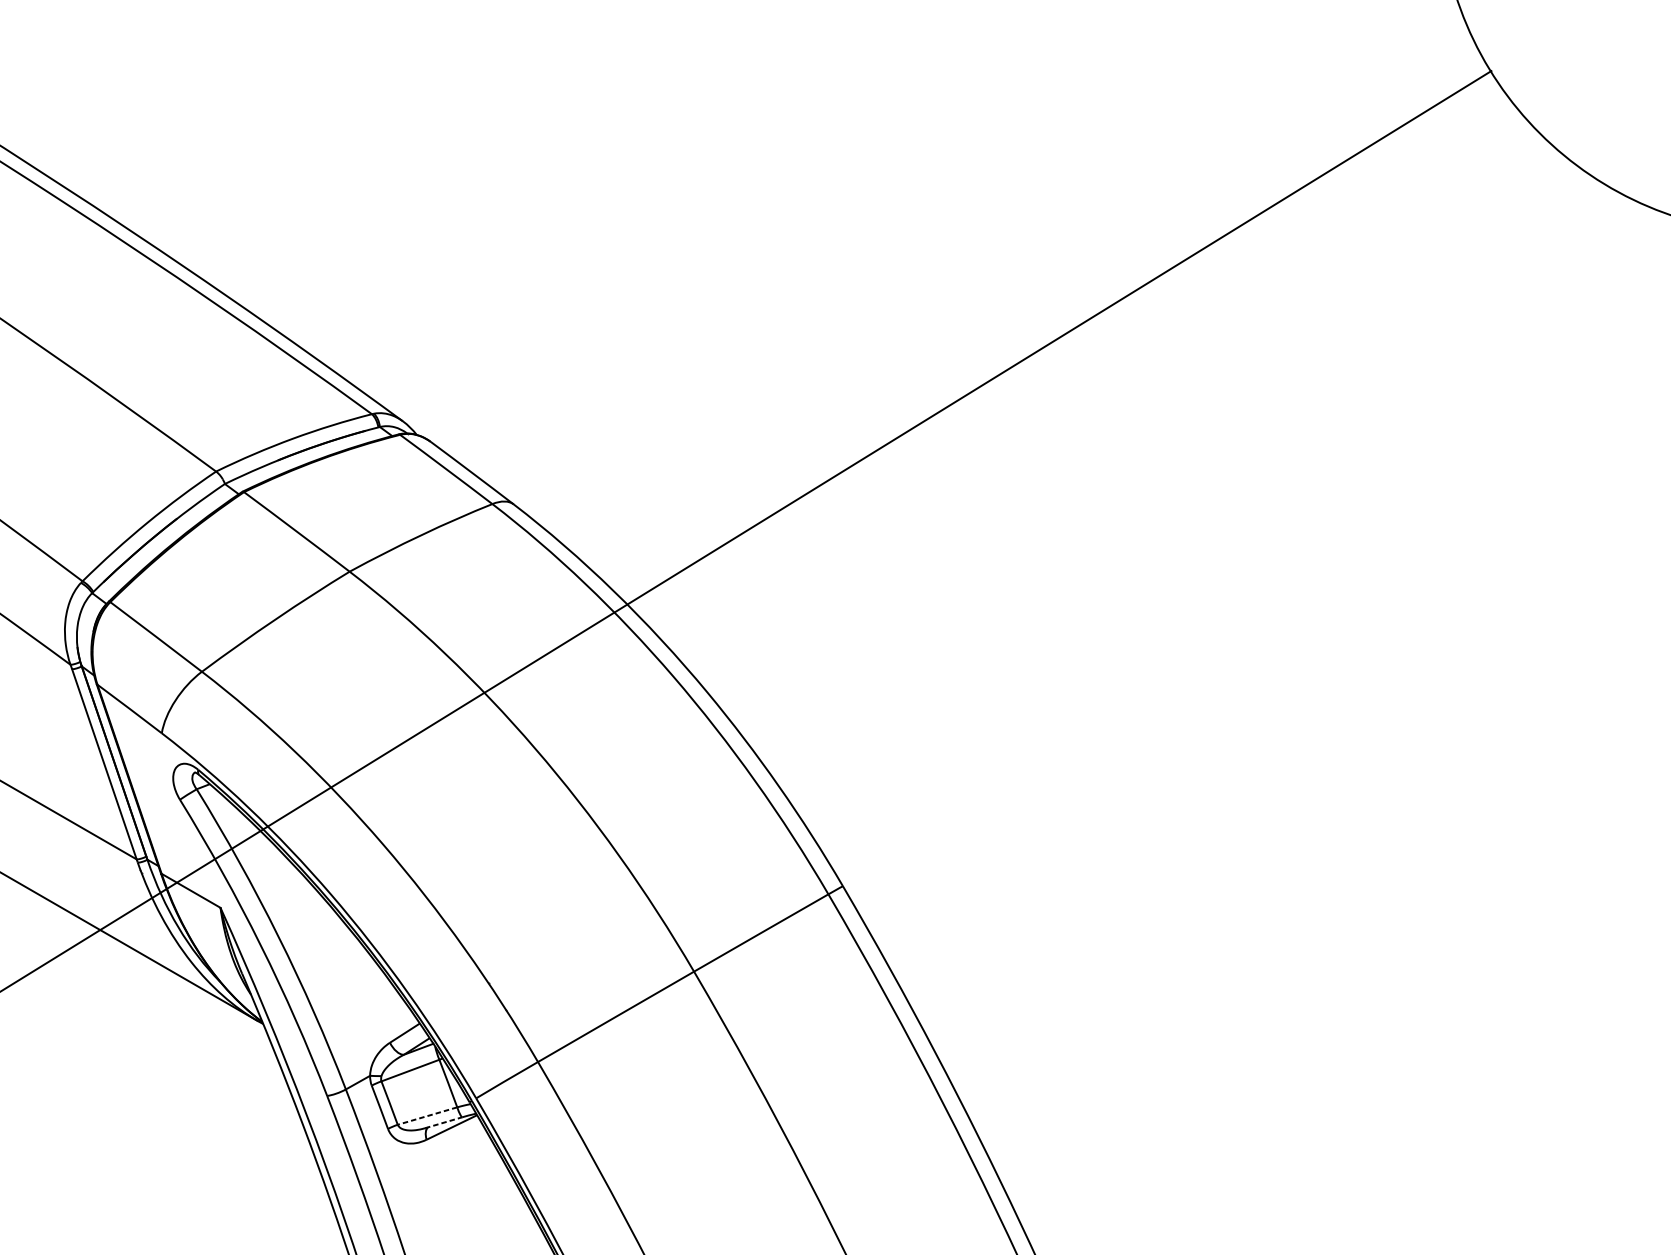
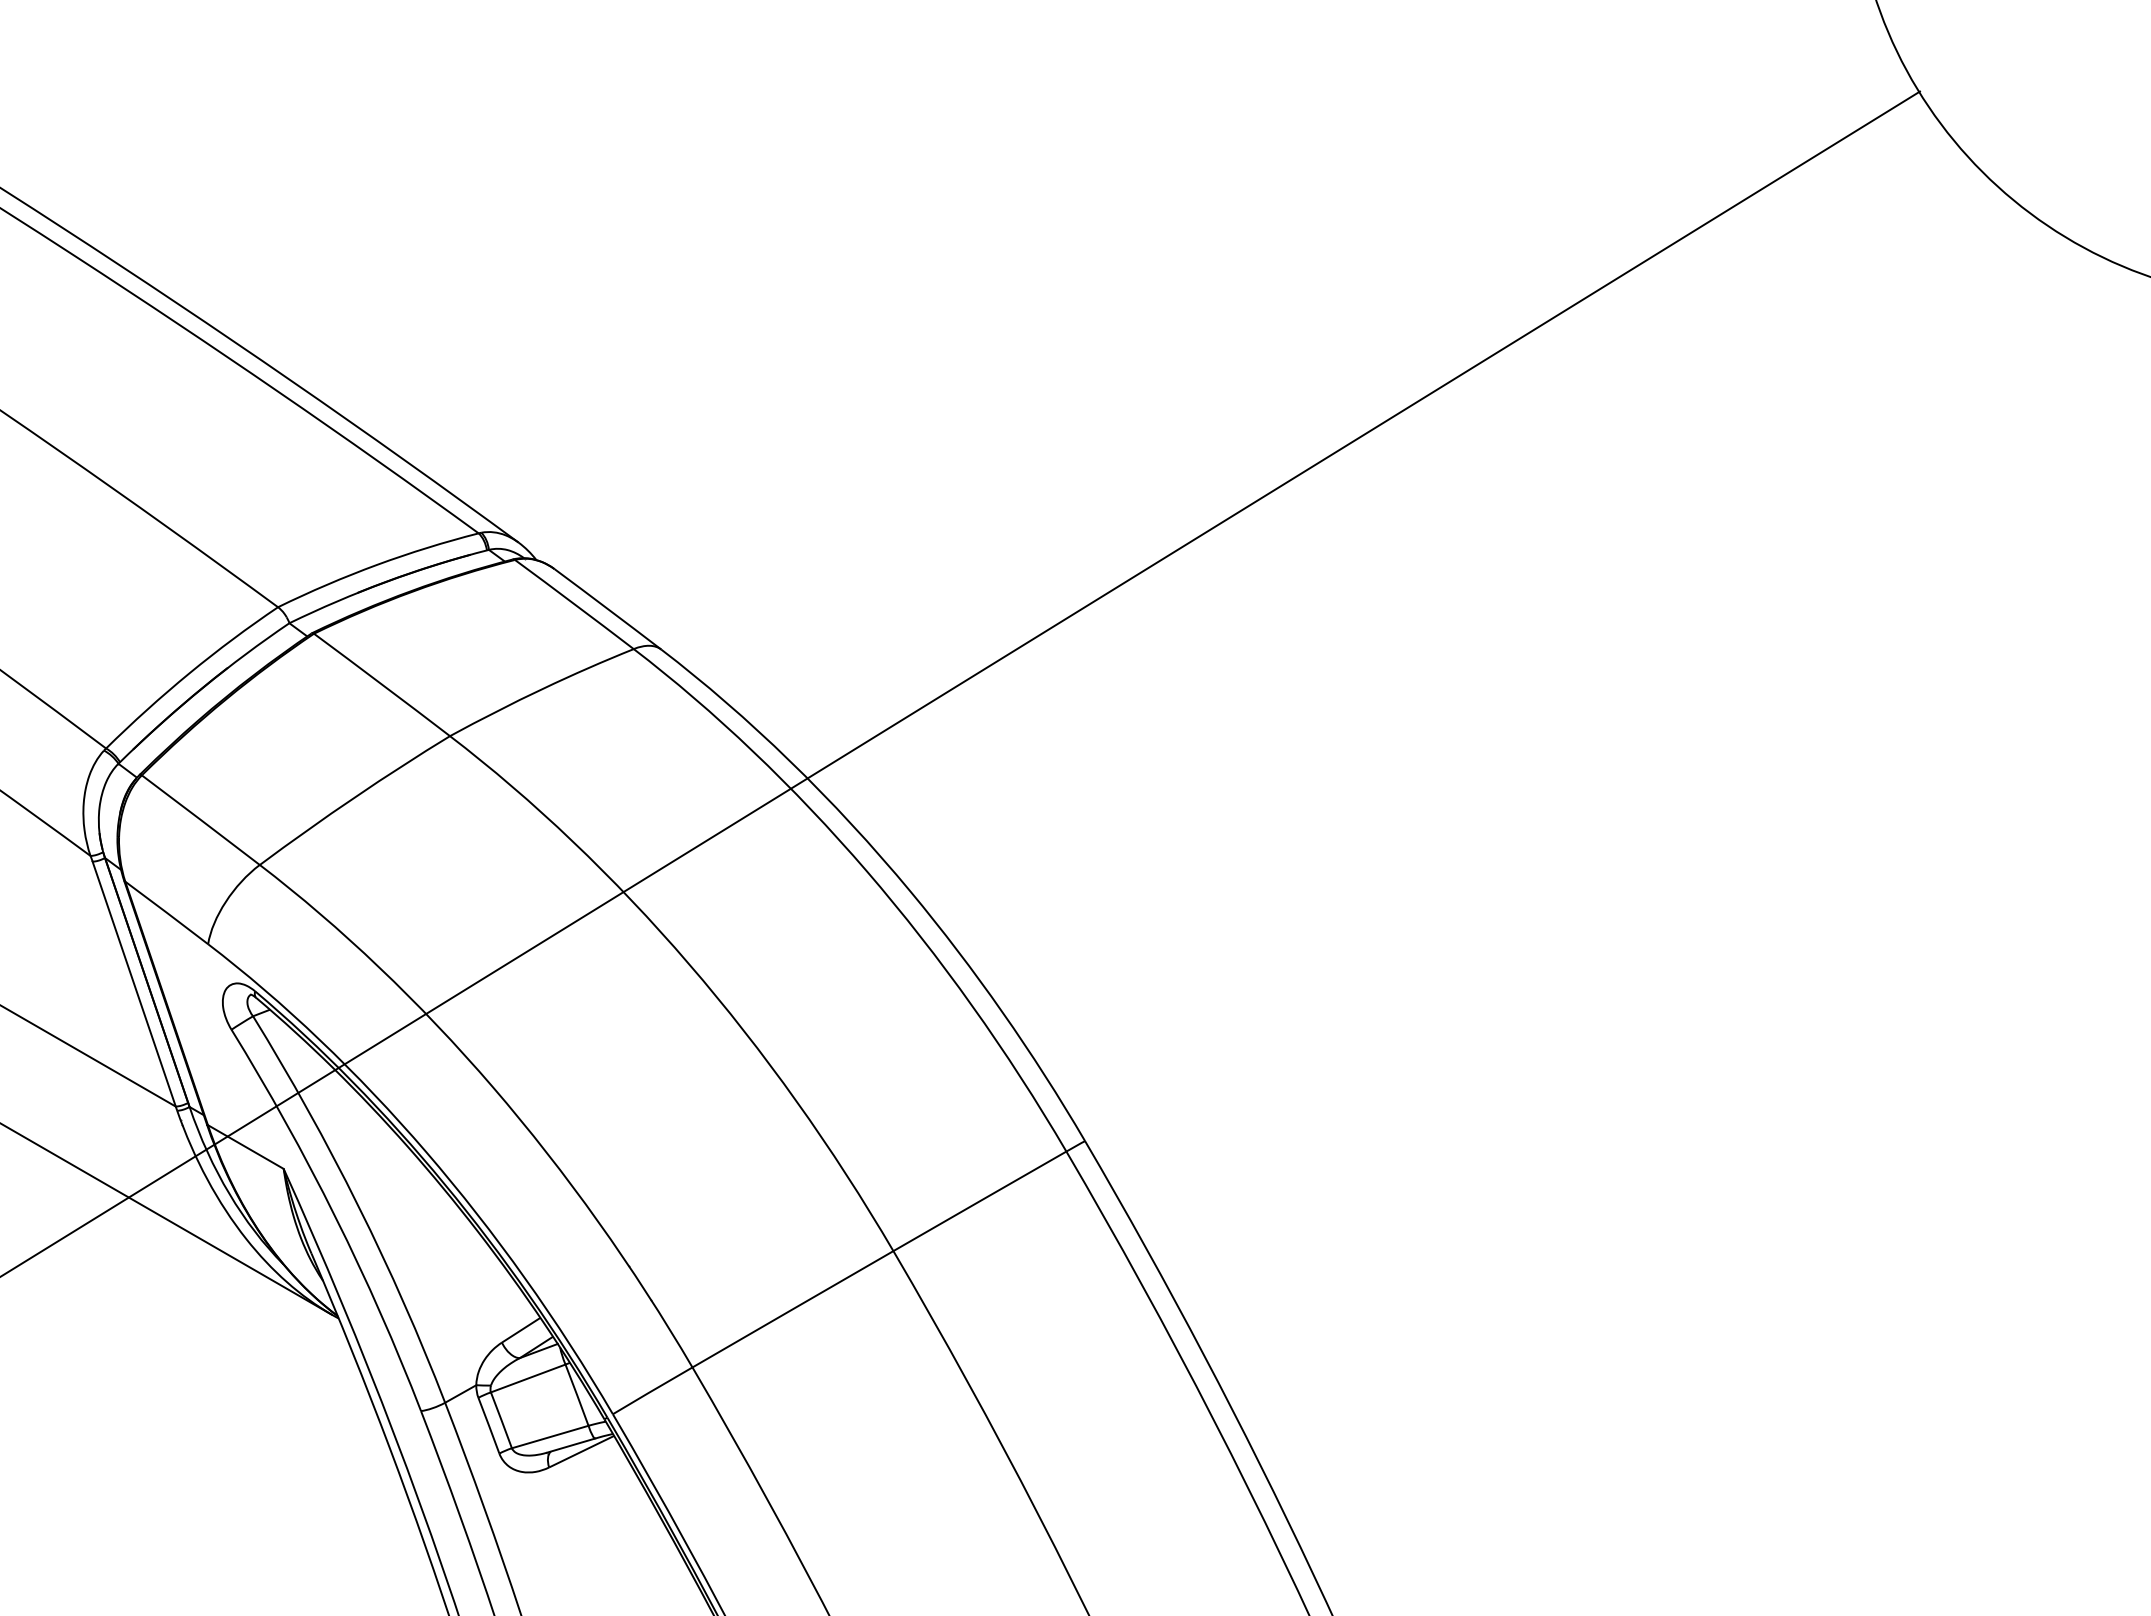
line: (427, 1116) -> (550, 1437), dashed -> solid
line: (444, 1122) -> (571, 1445), dashed -> solid

